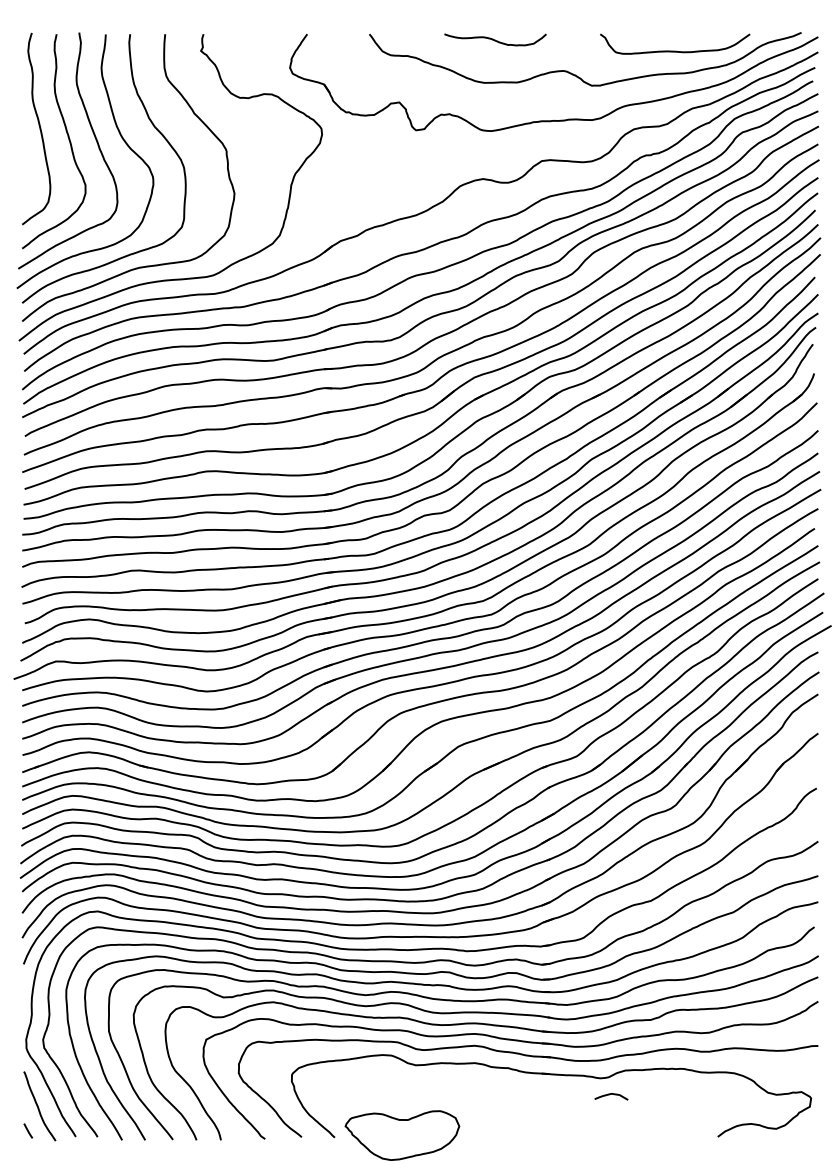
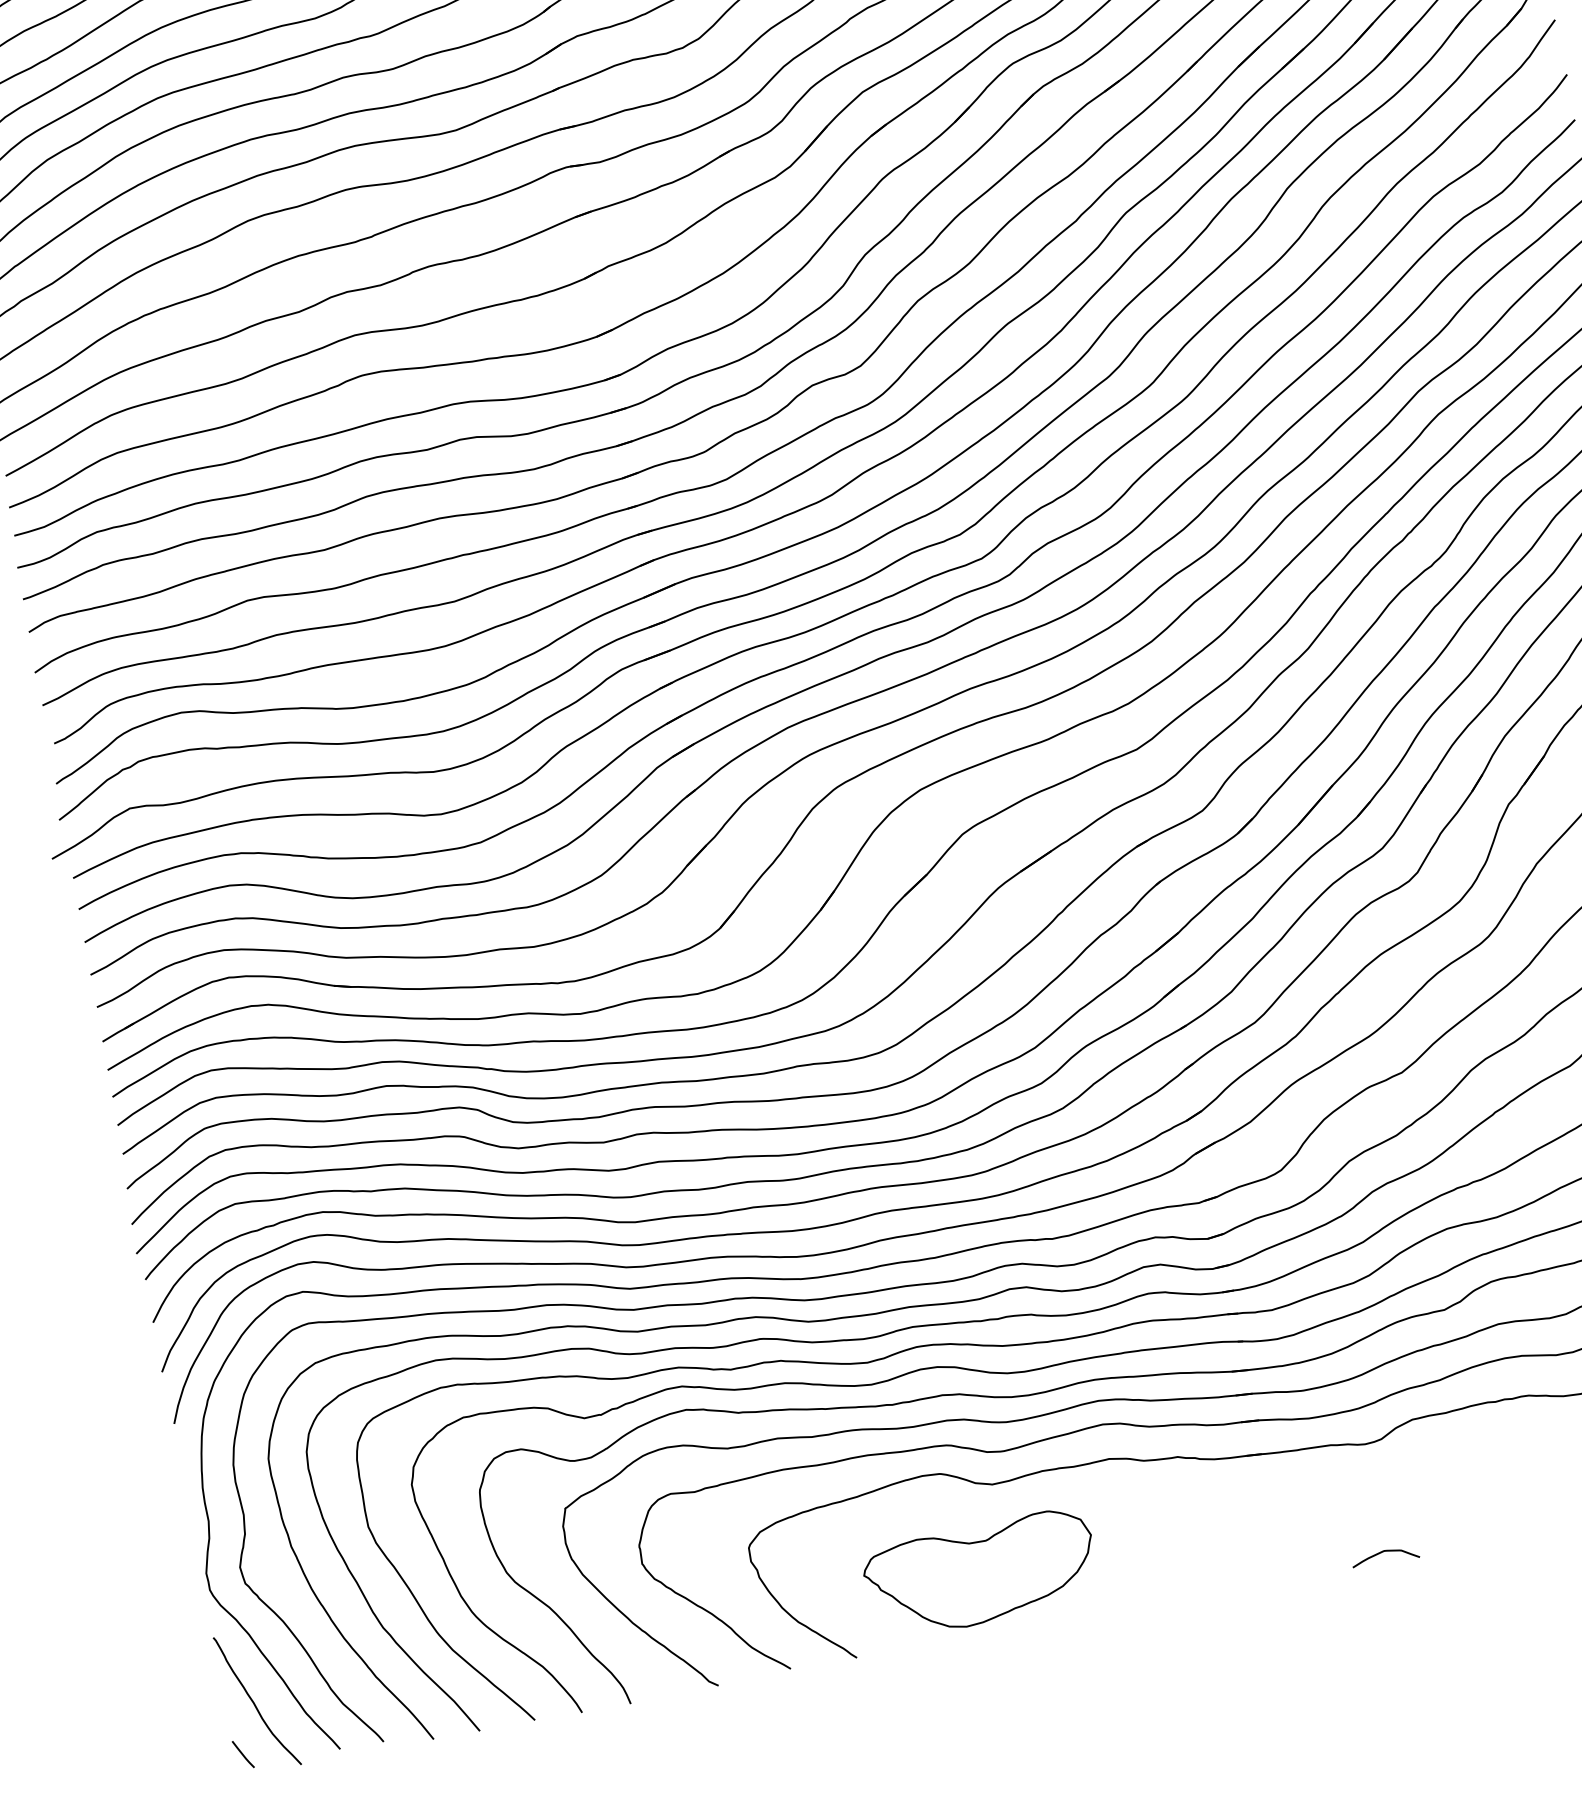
curve: (611, 1094) -> (1384, 1552), moved
part: (402, 1135) -> (980, 1573), moved

